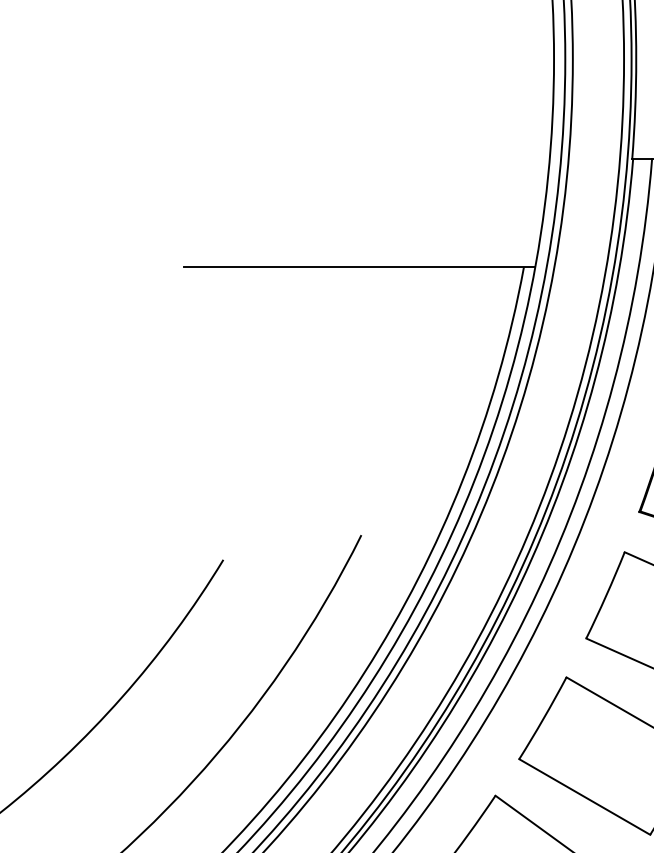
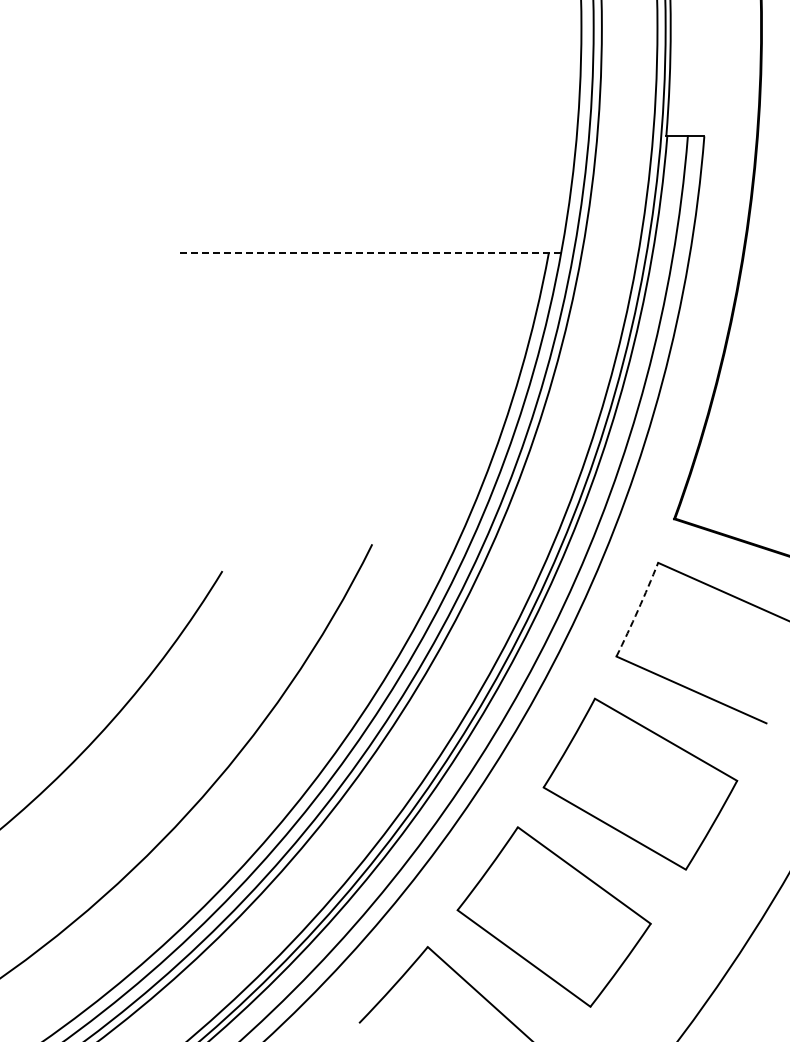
line: (359, 267) -> (370, 253), solid -> dashed
arc: (606, 596) -> (638, 610), solid -> dashed

